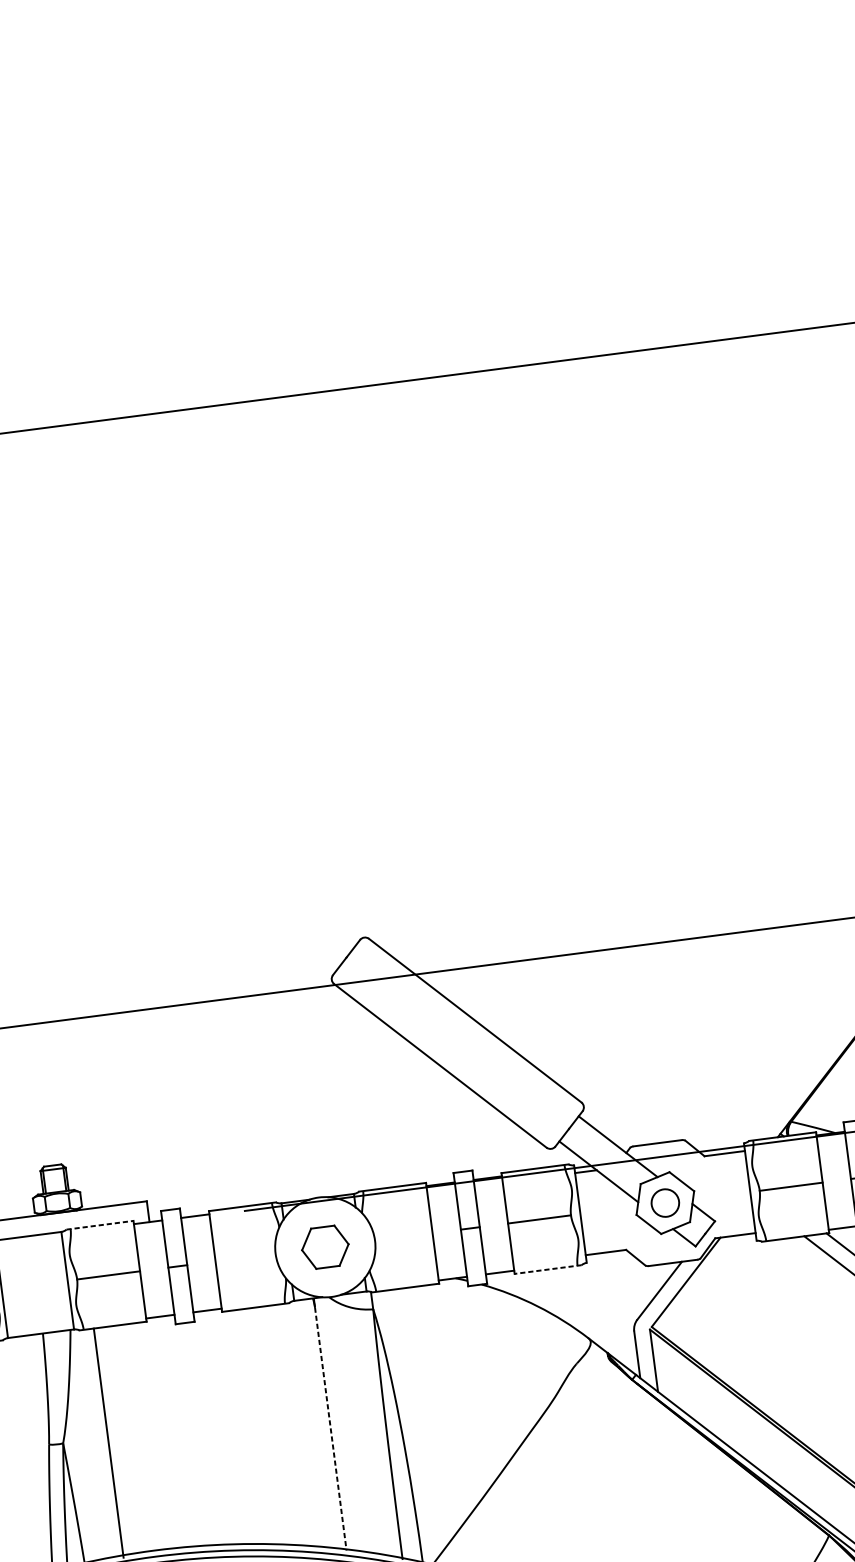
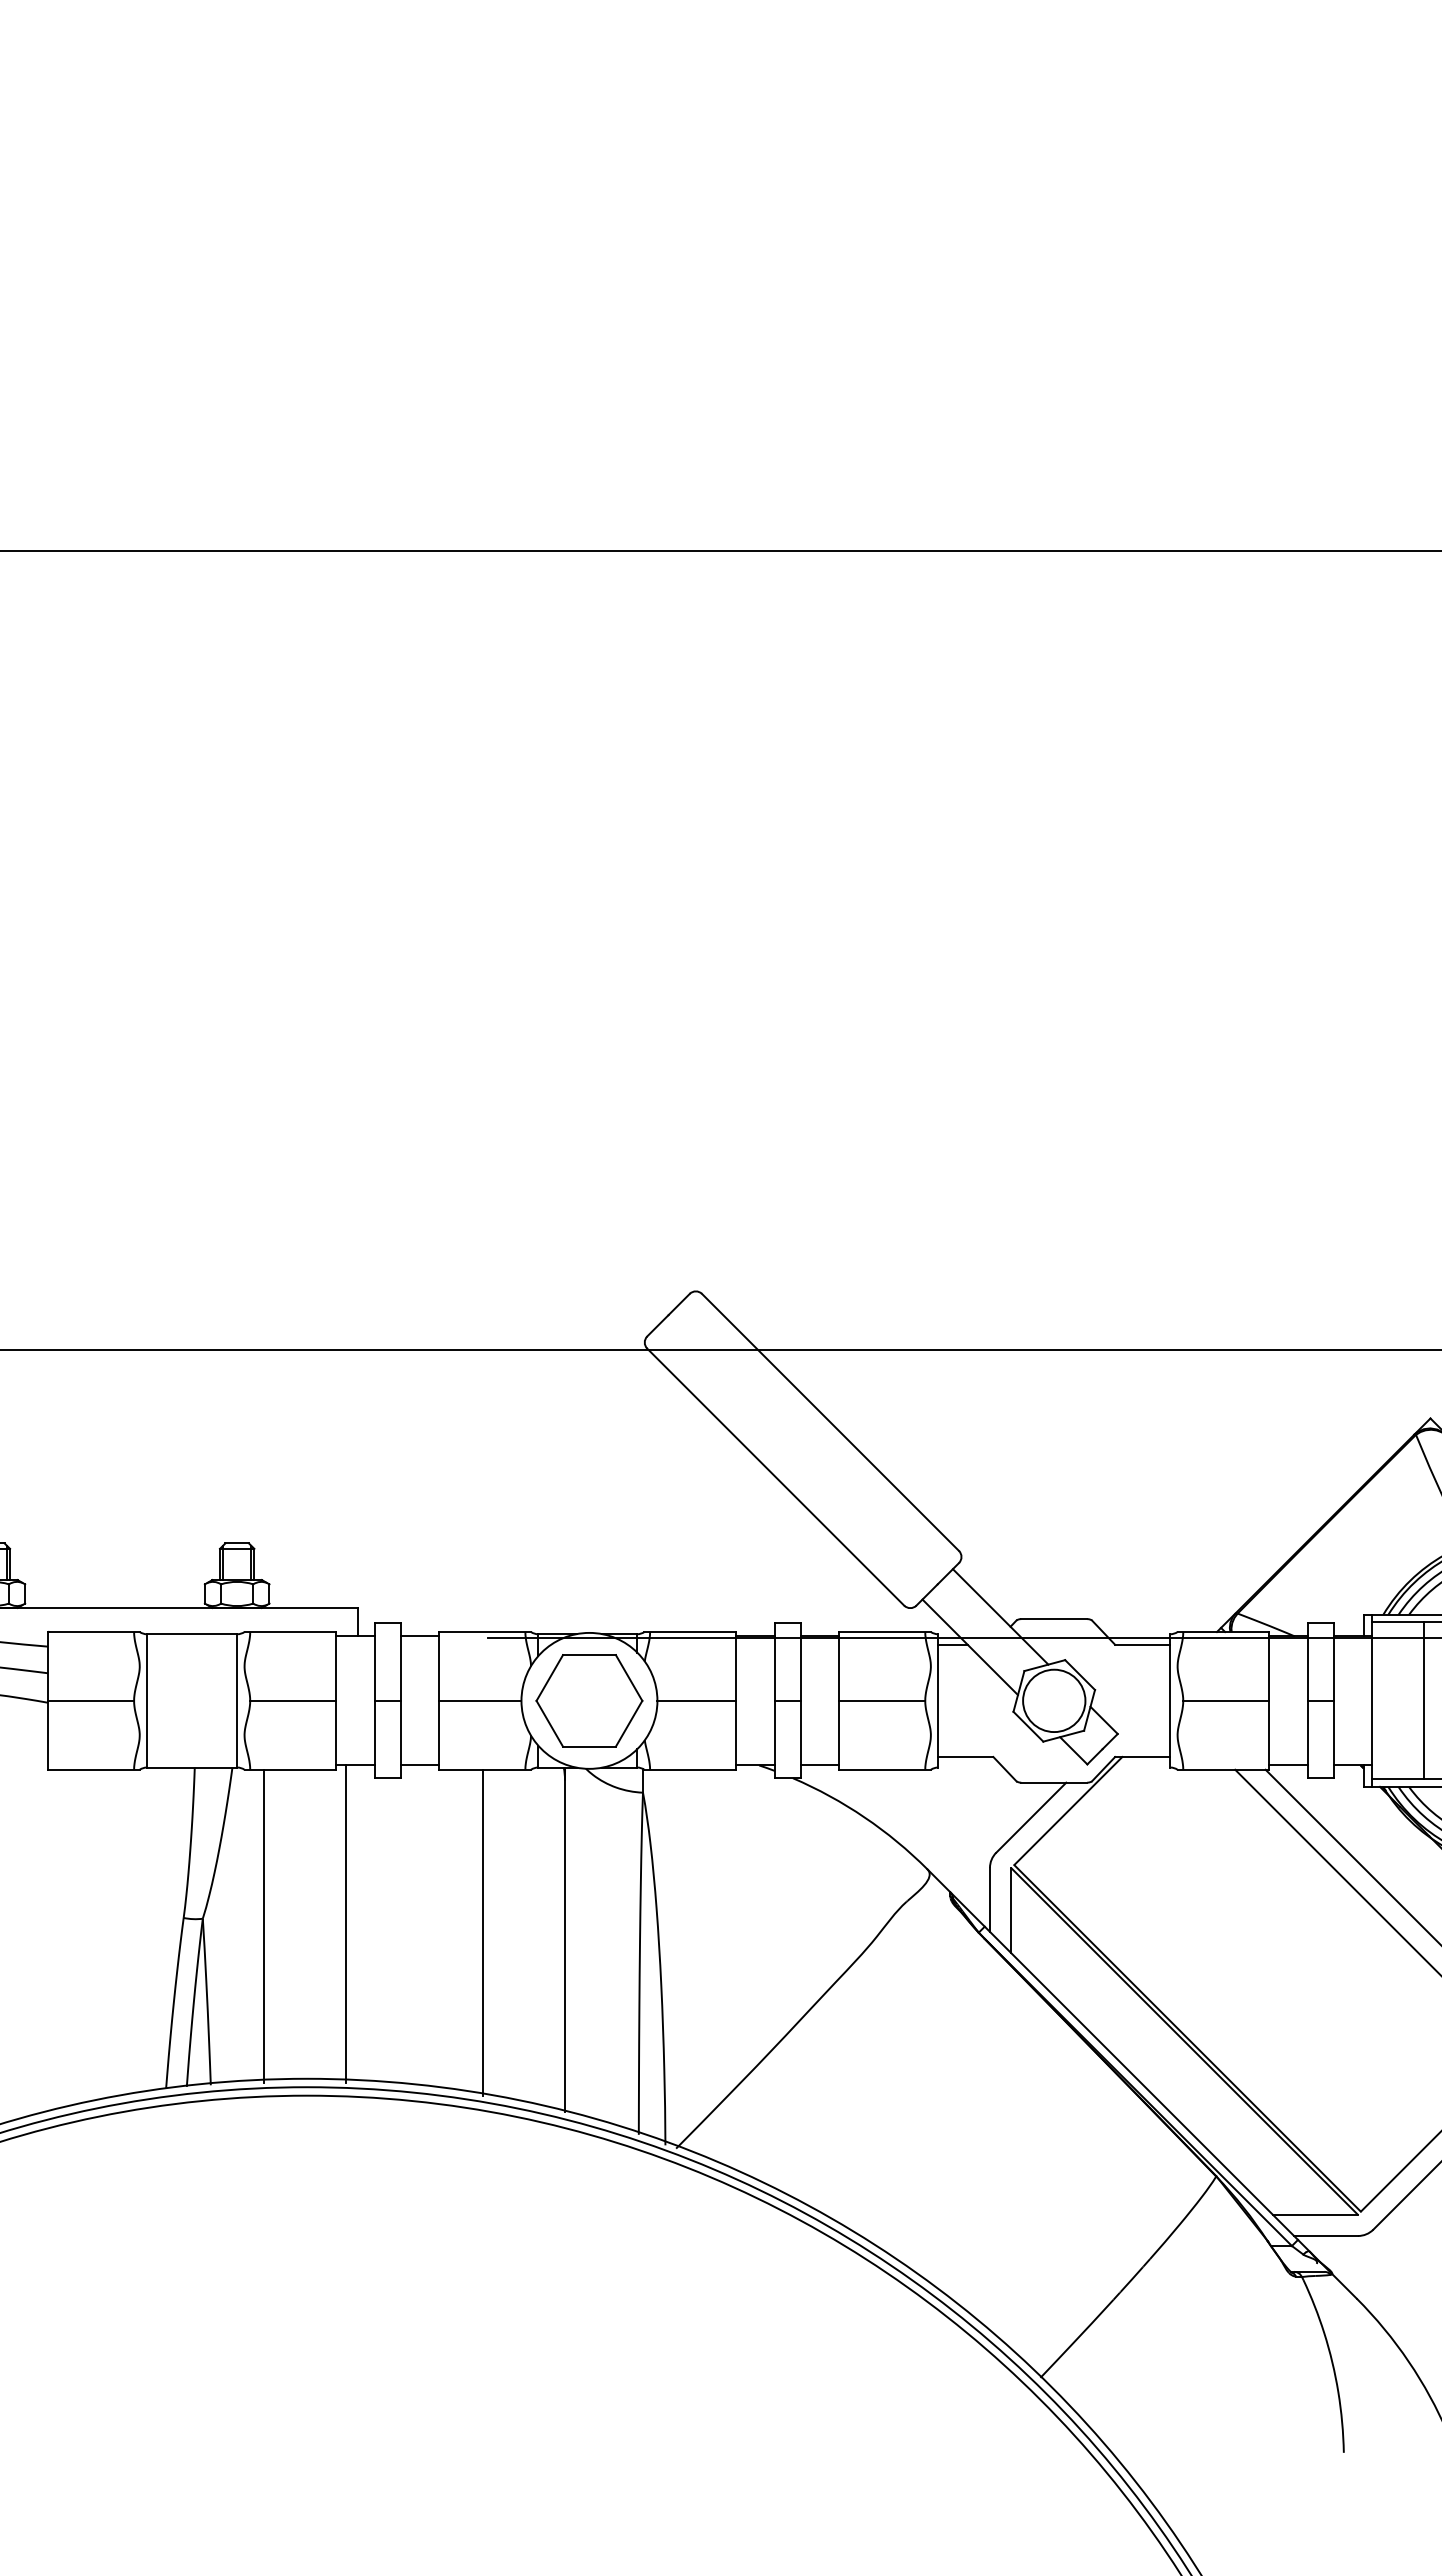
circle: (665, 1202) -> (1054, 1700), size x1.67
line: (100, 1225) -> (290, 1632), dashed -> solid
line: (403, 1236) -> (696, 1700), added
part: (325, 1246) -> (589, 1700), size x1.67
line: (245, 1257) -> (480, 1700), added
line: (548, 1269) -> (885, 1769), dashed -> solid
line: (269, 1426) -> (483, 1932), added
line: (331, 1429) -> (565, 1946), dashed -> solid
line: (168, 1433) -> (345, 1923), added

